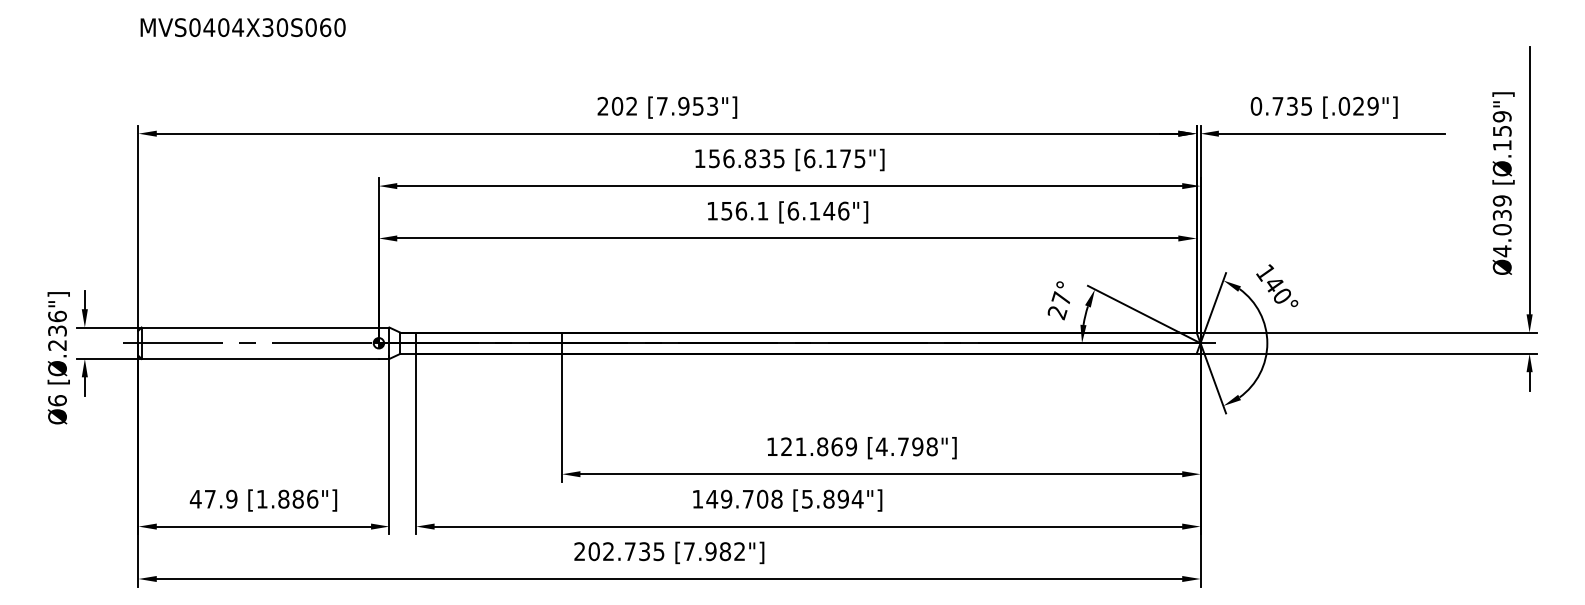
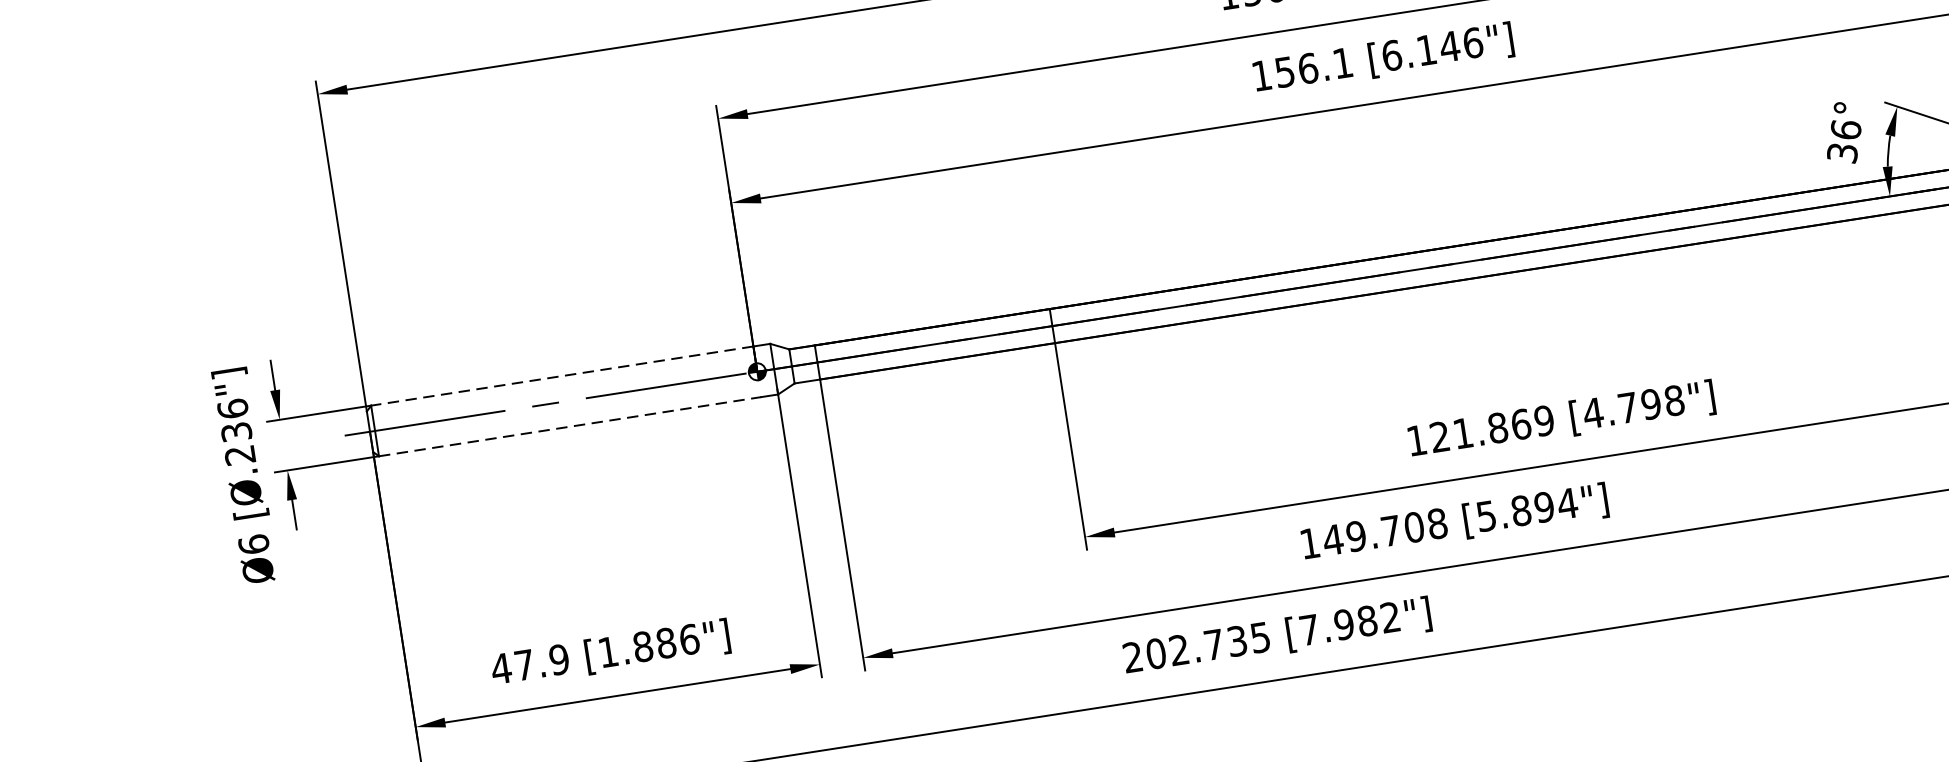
text: (1058, 305) -> (1842, 141), 27° -> 36°
line: (260, 327) -> (562, 375), solid -> dashed
line: (260, 358) -> (570, 425), solid -> dashed

